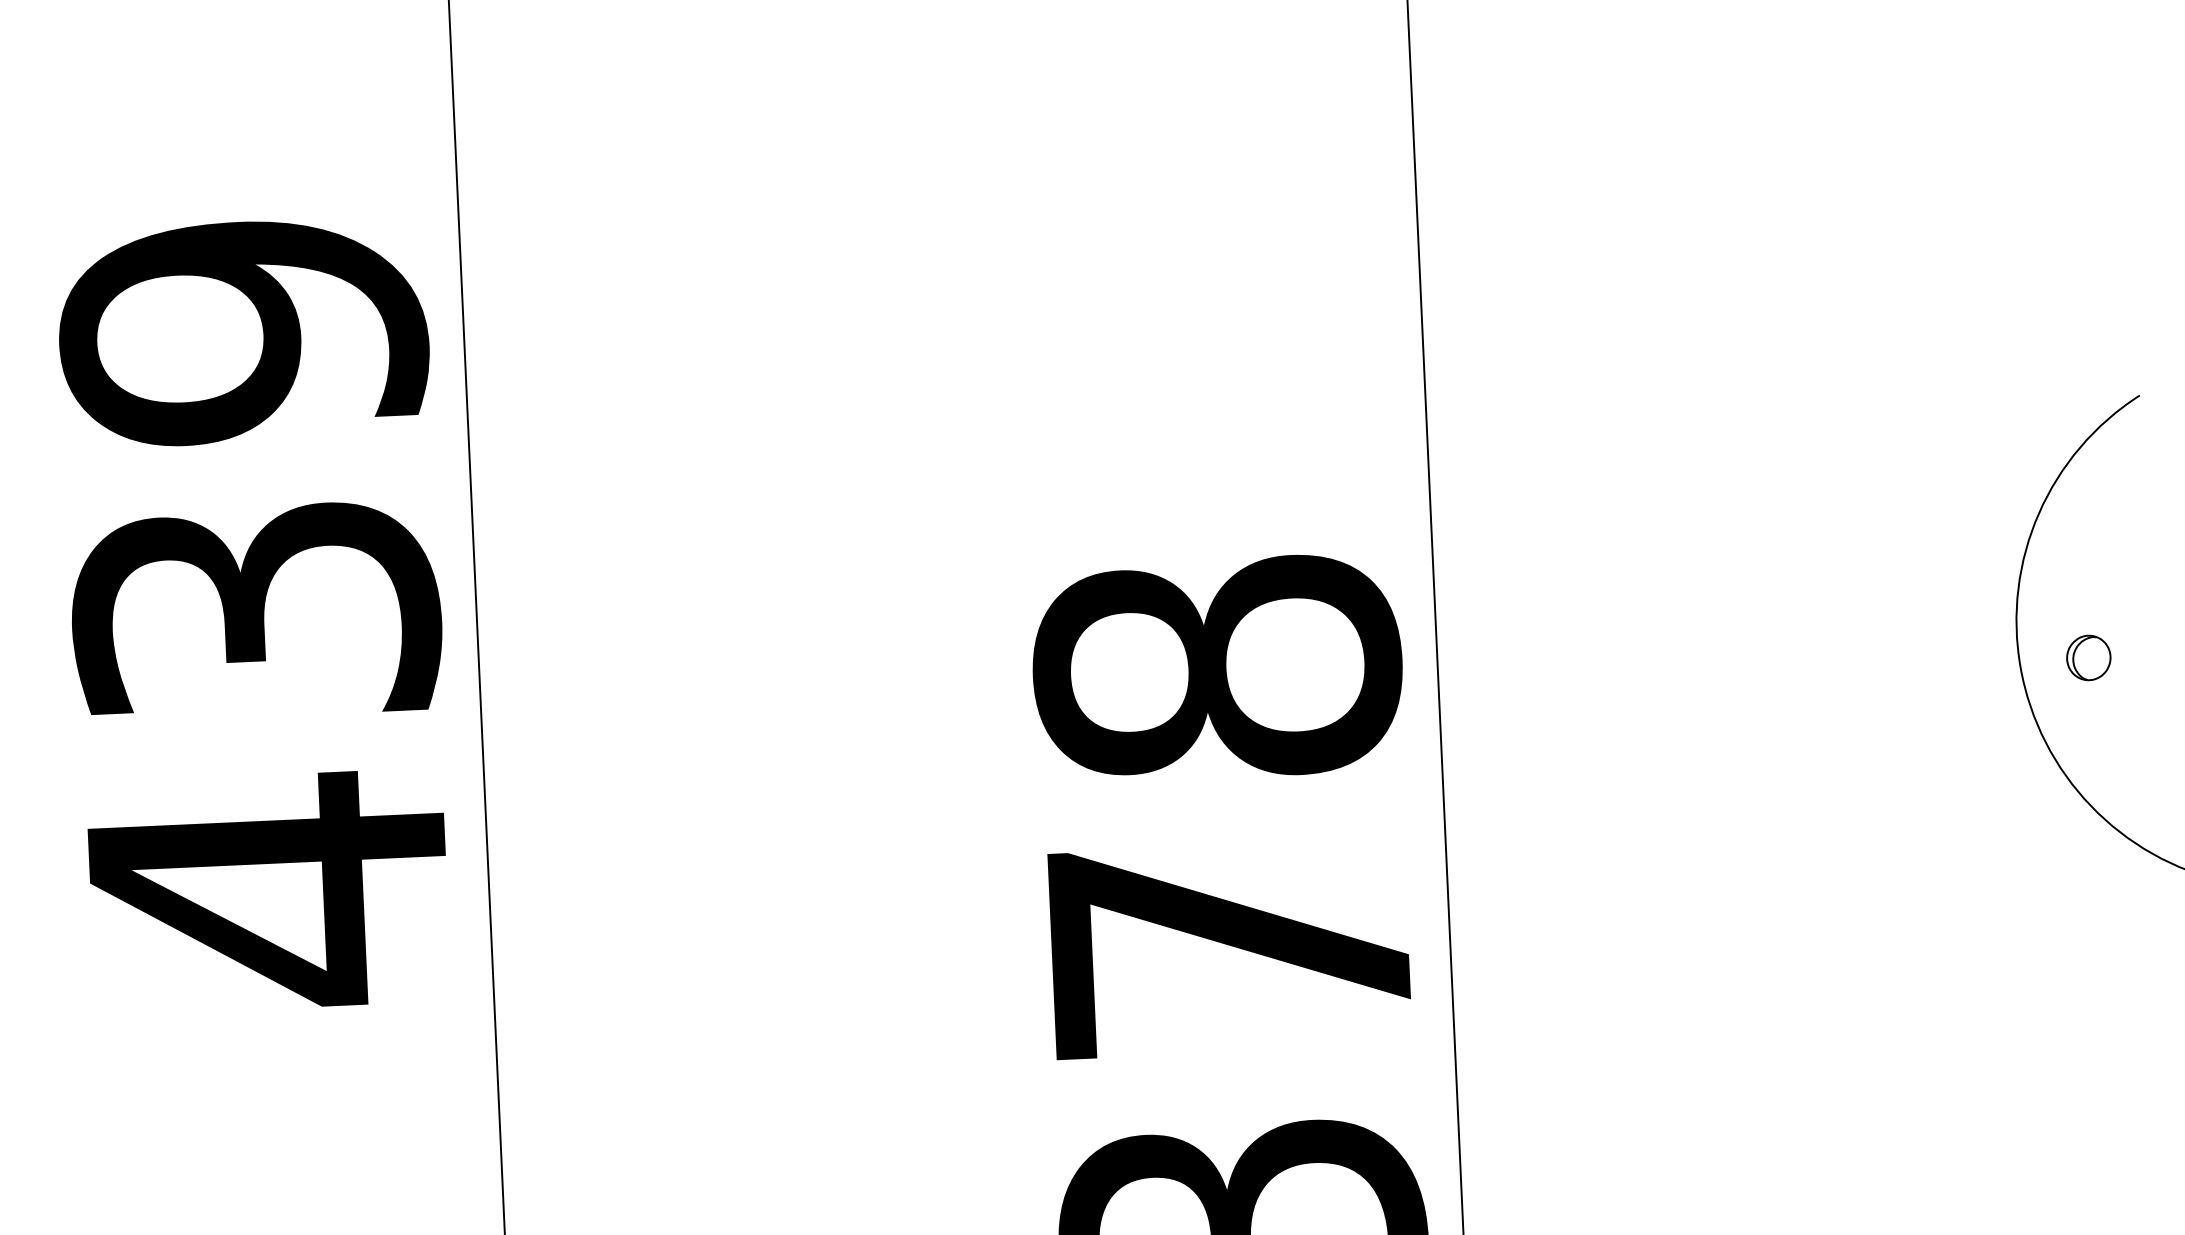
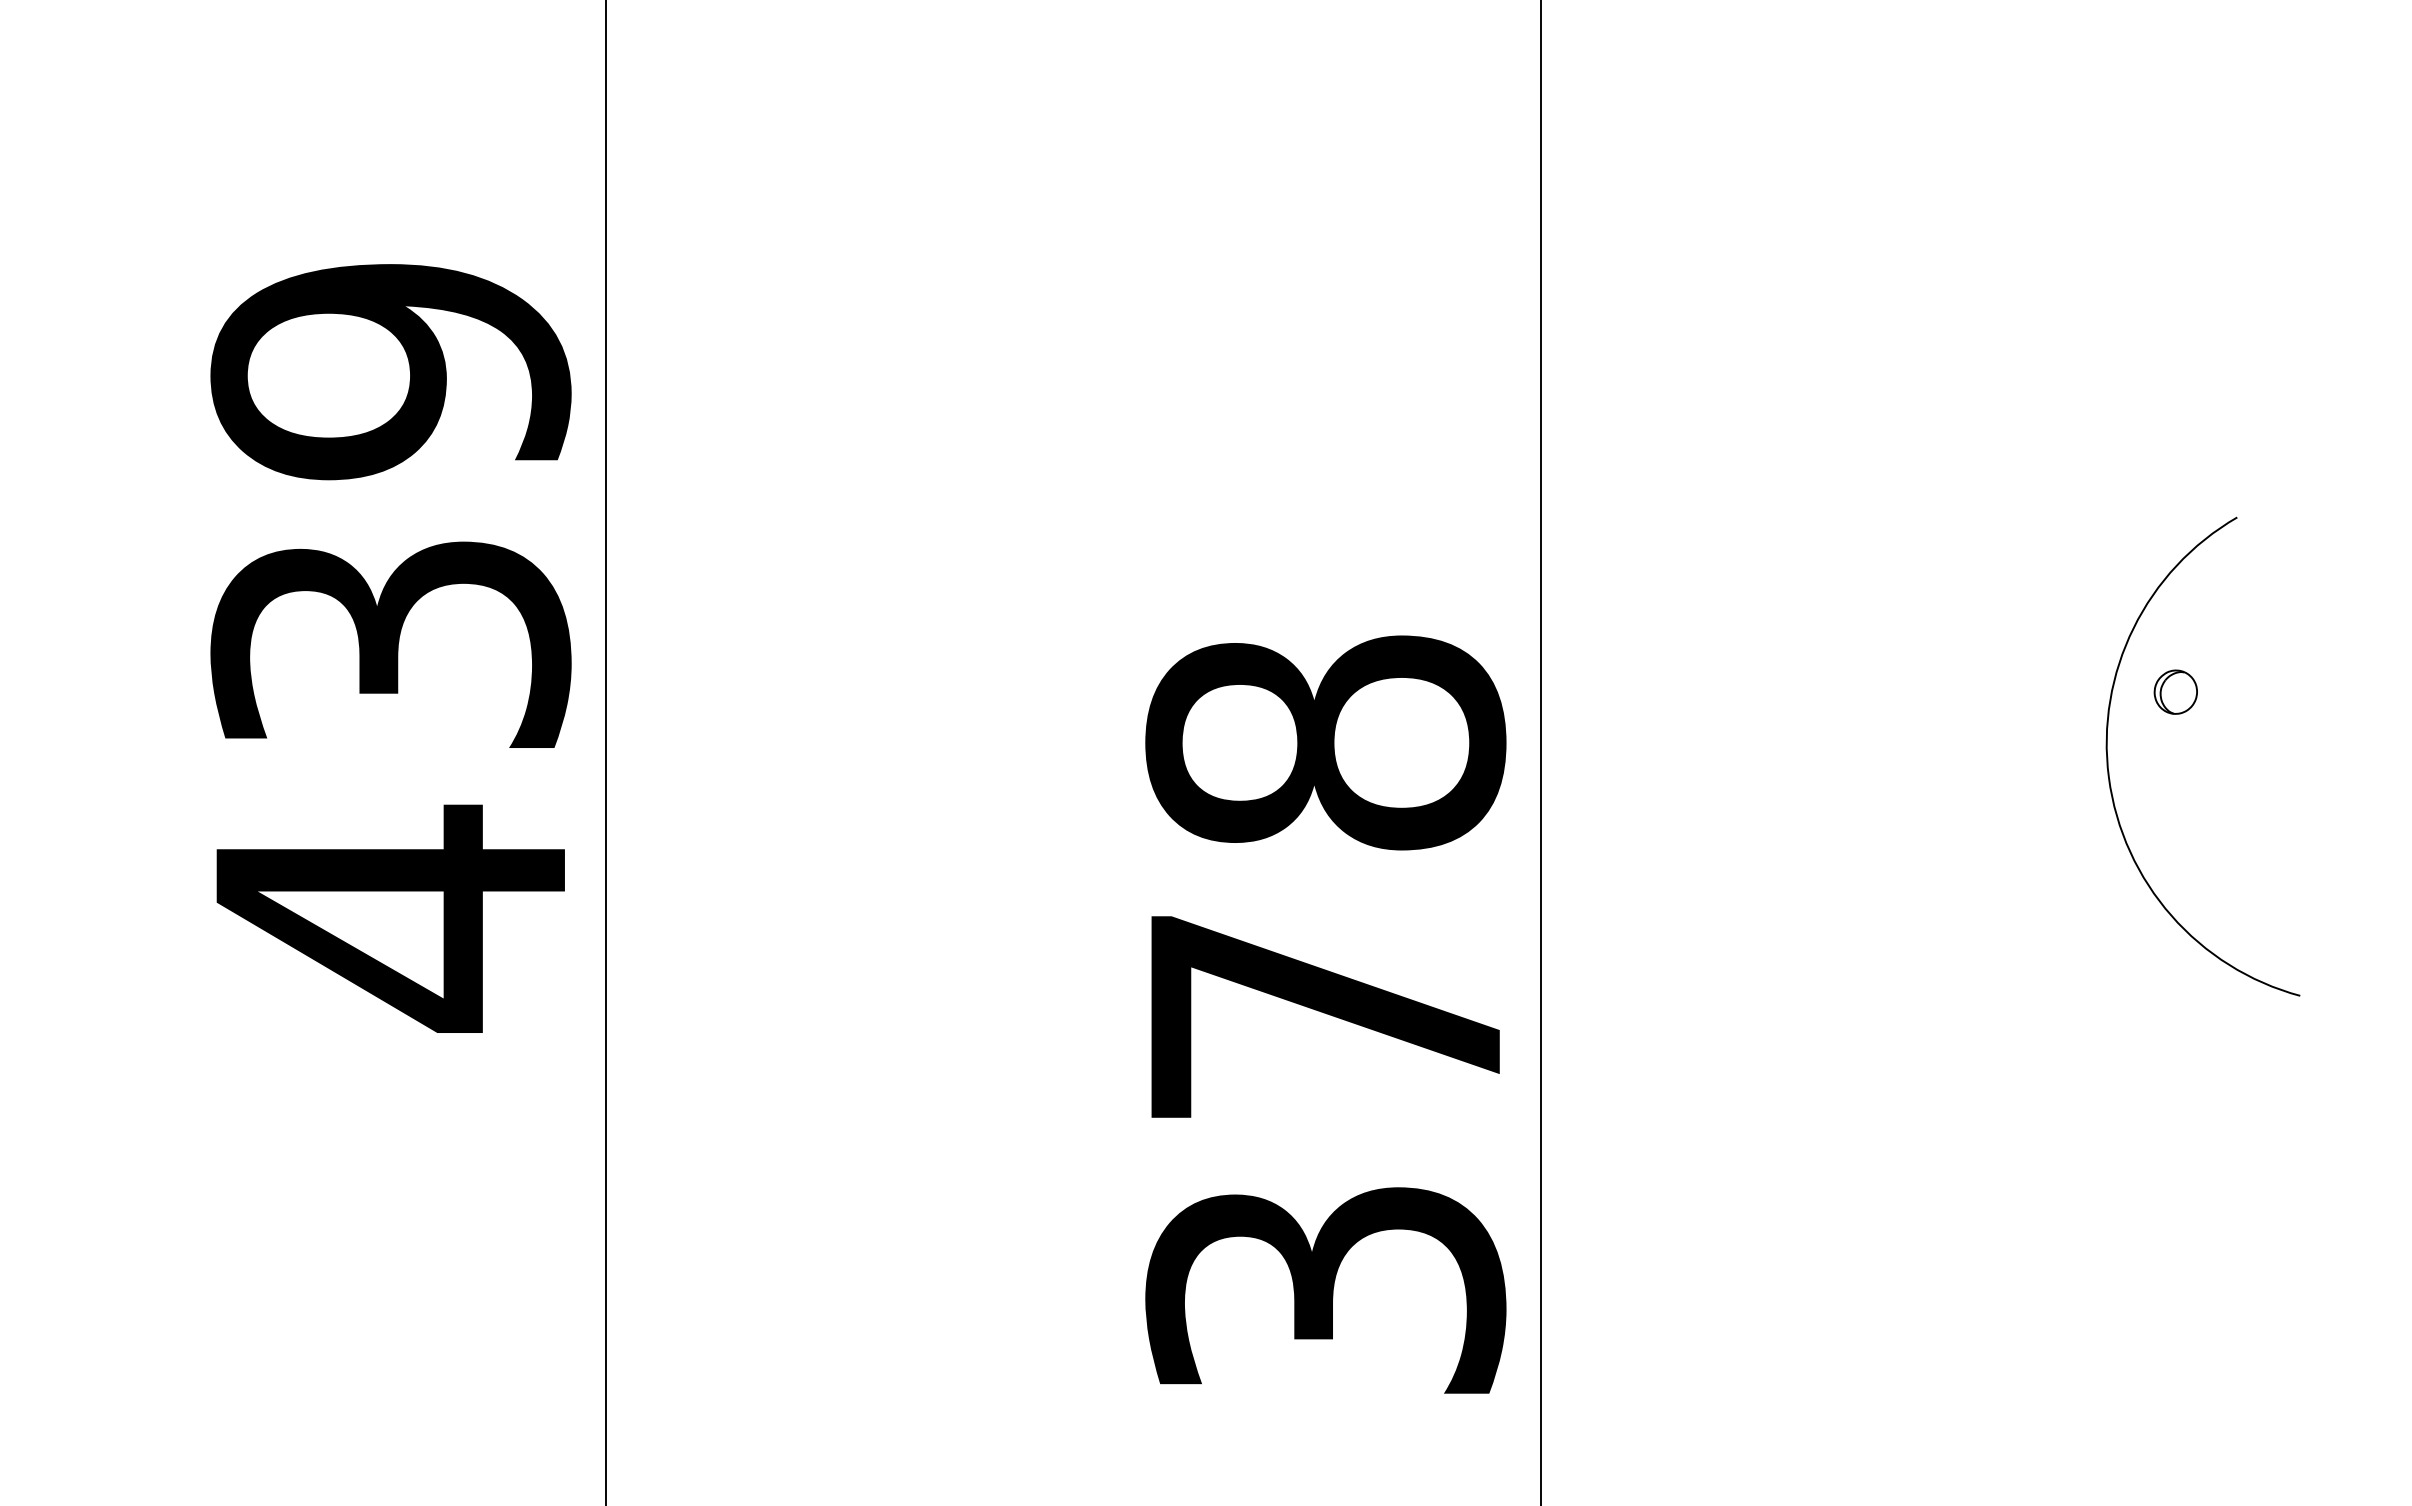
part: (2088, 657) -> (2175, 691), moved

